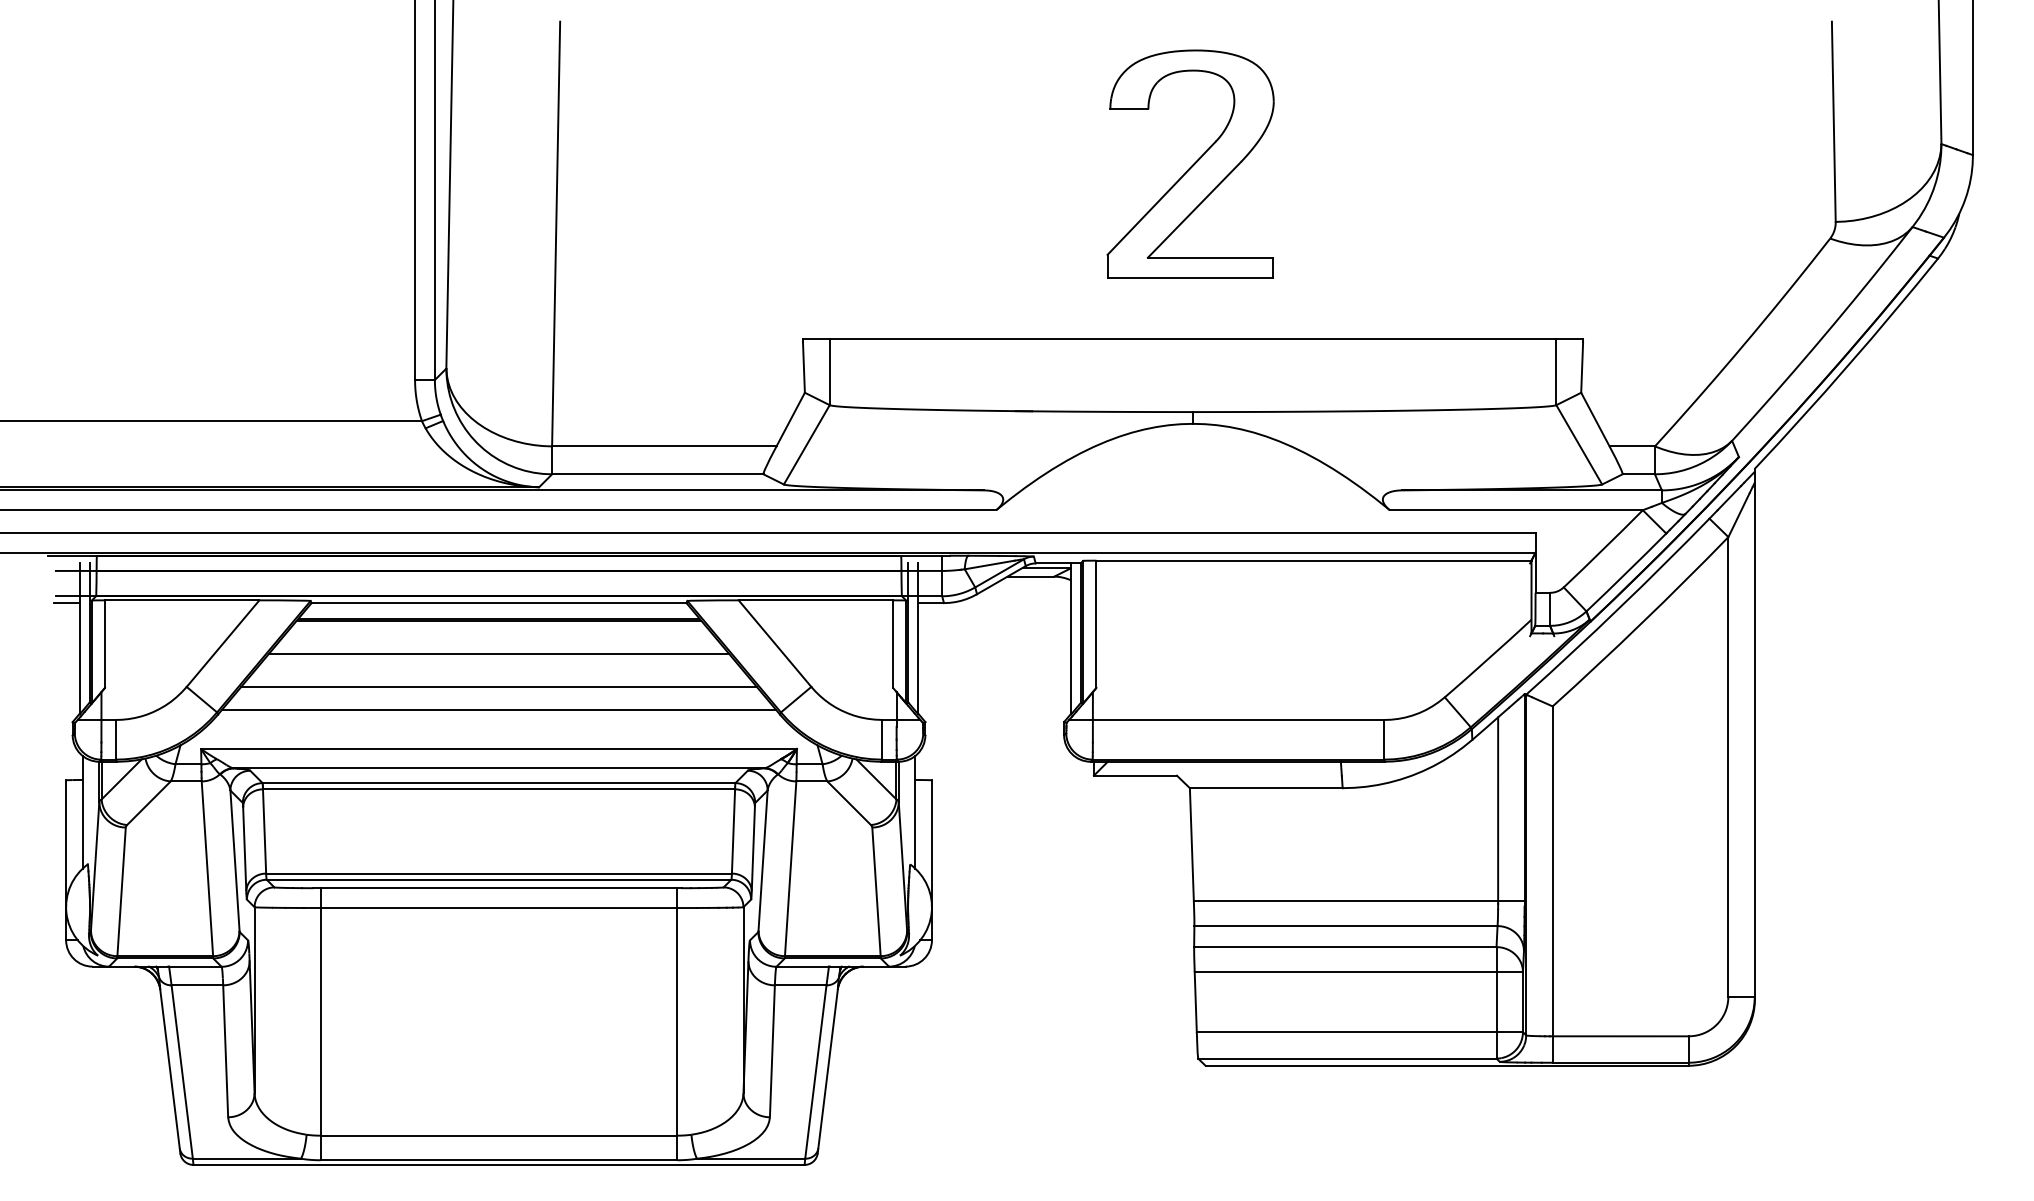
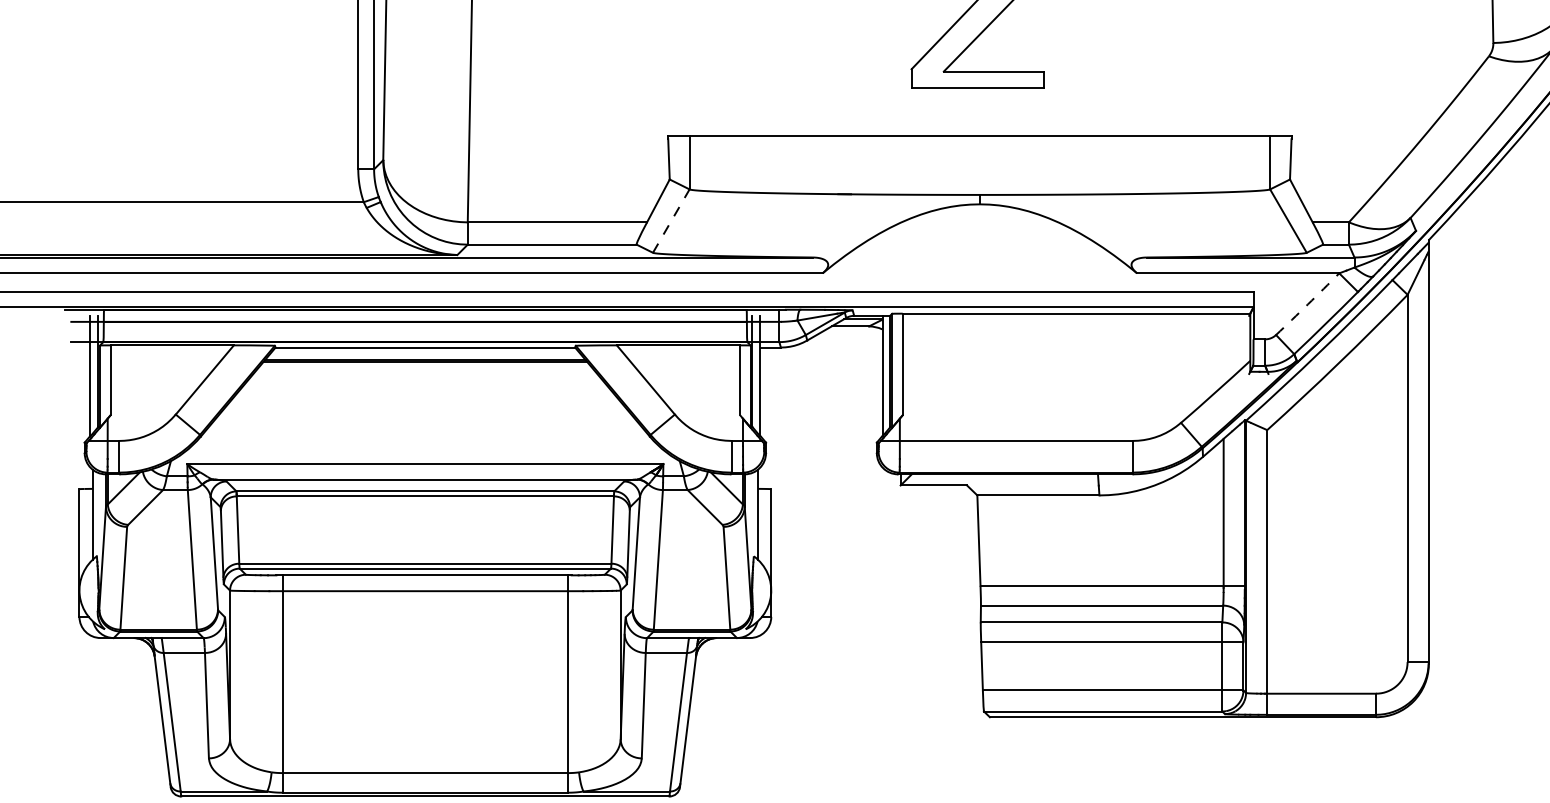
line: (806, 444) -> (671, 220), solid -> dashed
arc: (1603, 549) -> (1307, 304), solid -> dashed
line: (66, 603) -> (79, 347), removed
line: (499, 653) -> (425, 387), removed
line: (498, 686) -> (424, 414), removed
line: (498, 710) -> (424, 433), removed

